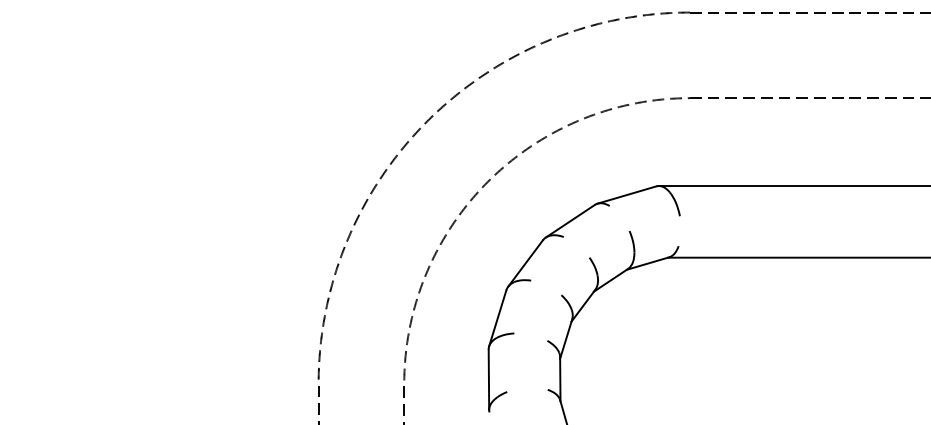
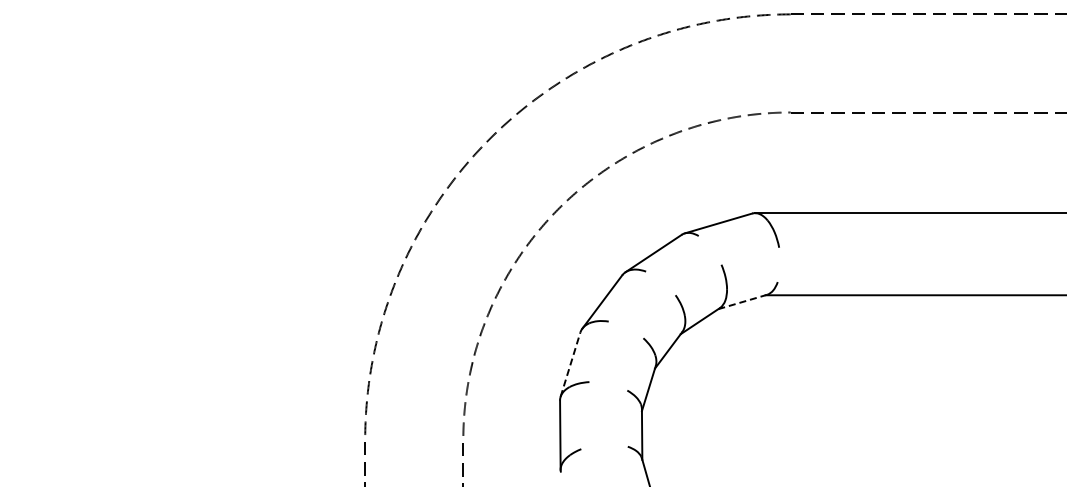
line: (648, 263) -> (743, 301), solid -> dashed
line: (497, 318) -> (570, 364), solid -> dashed

